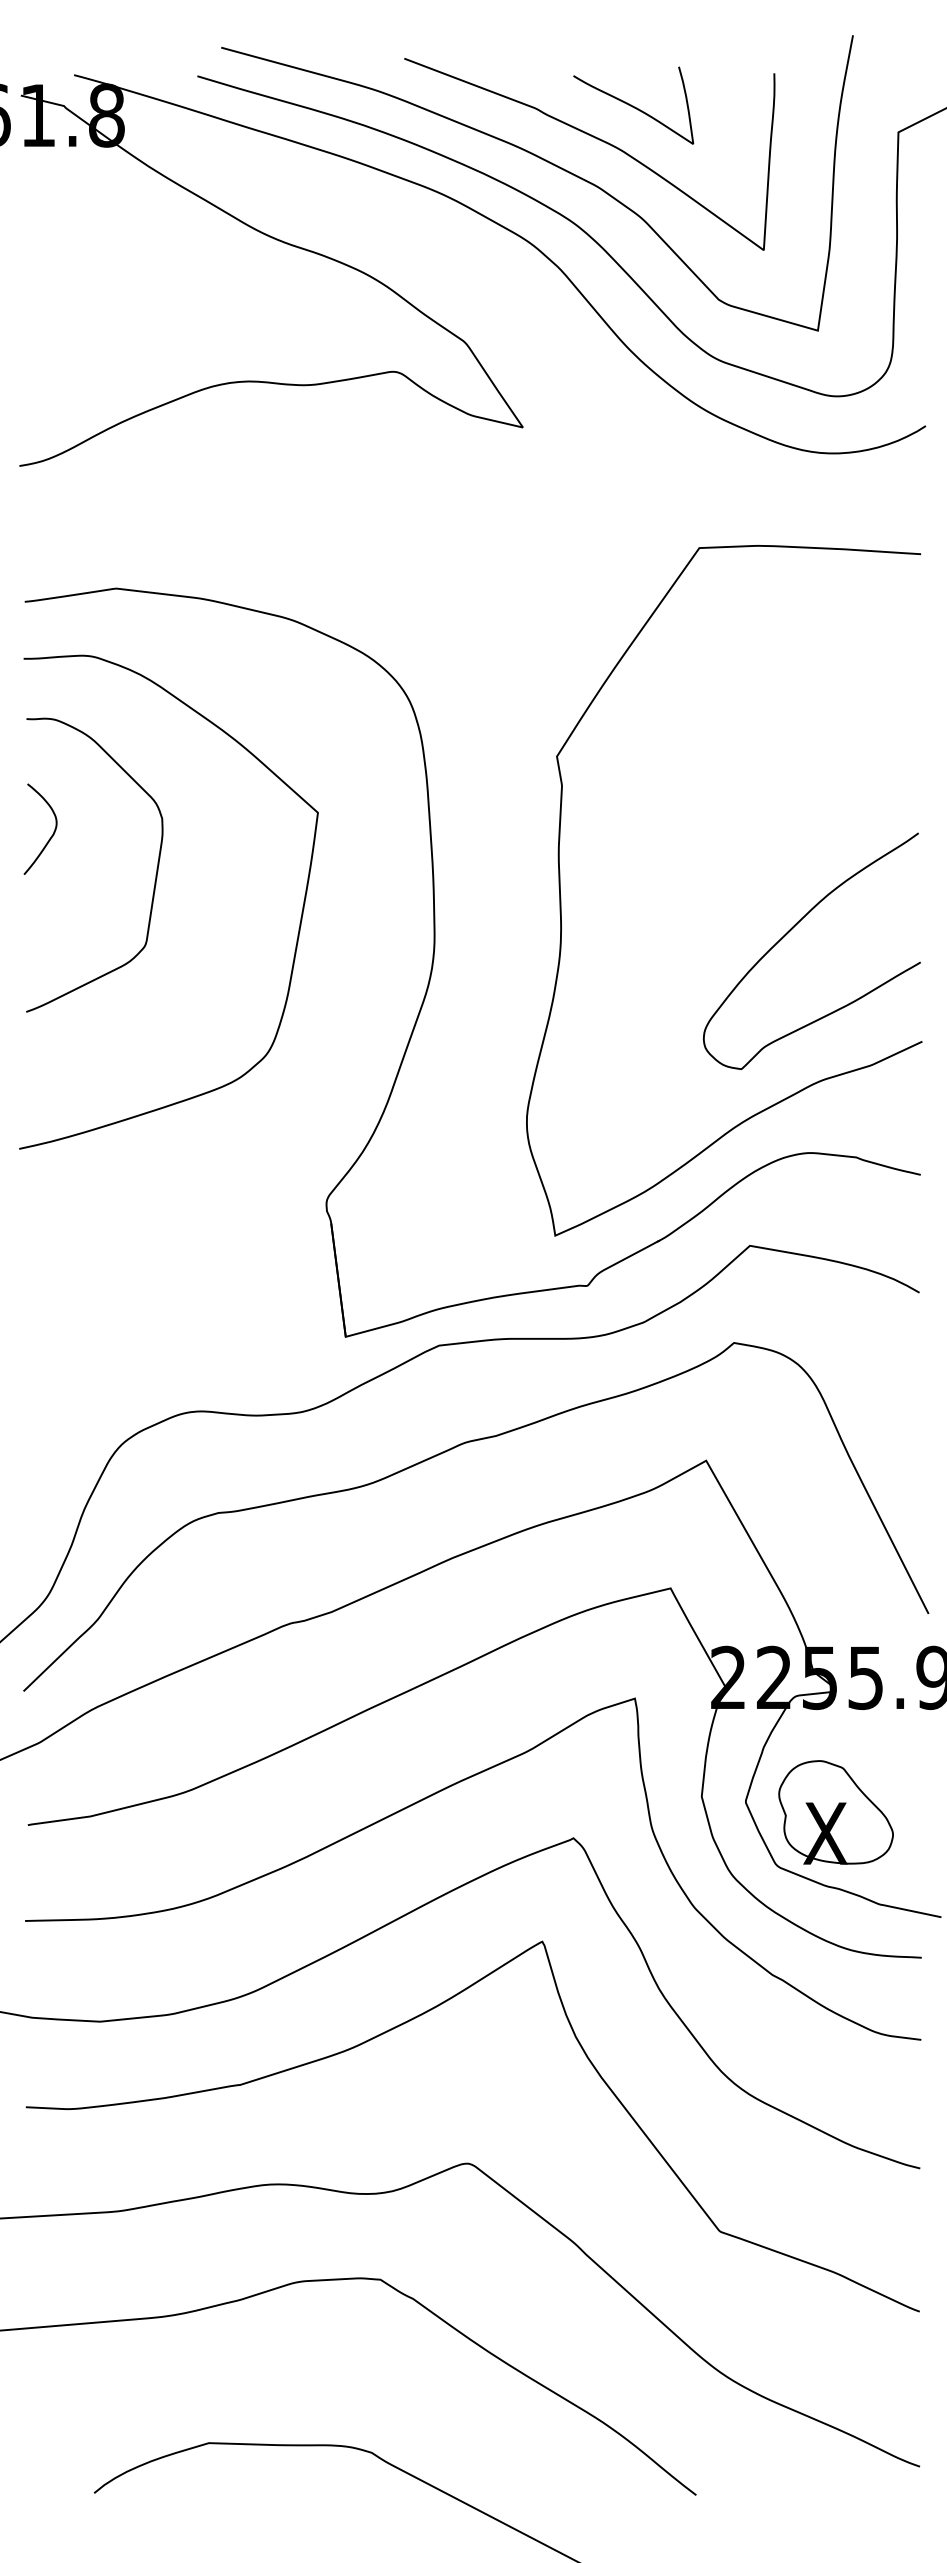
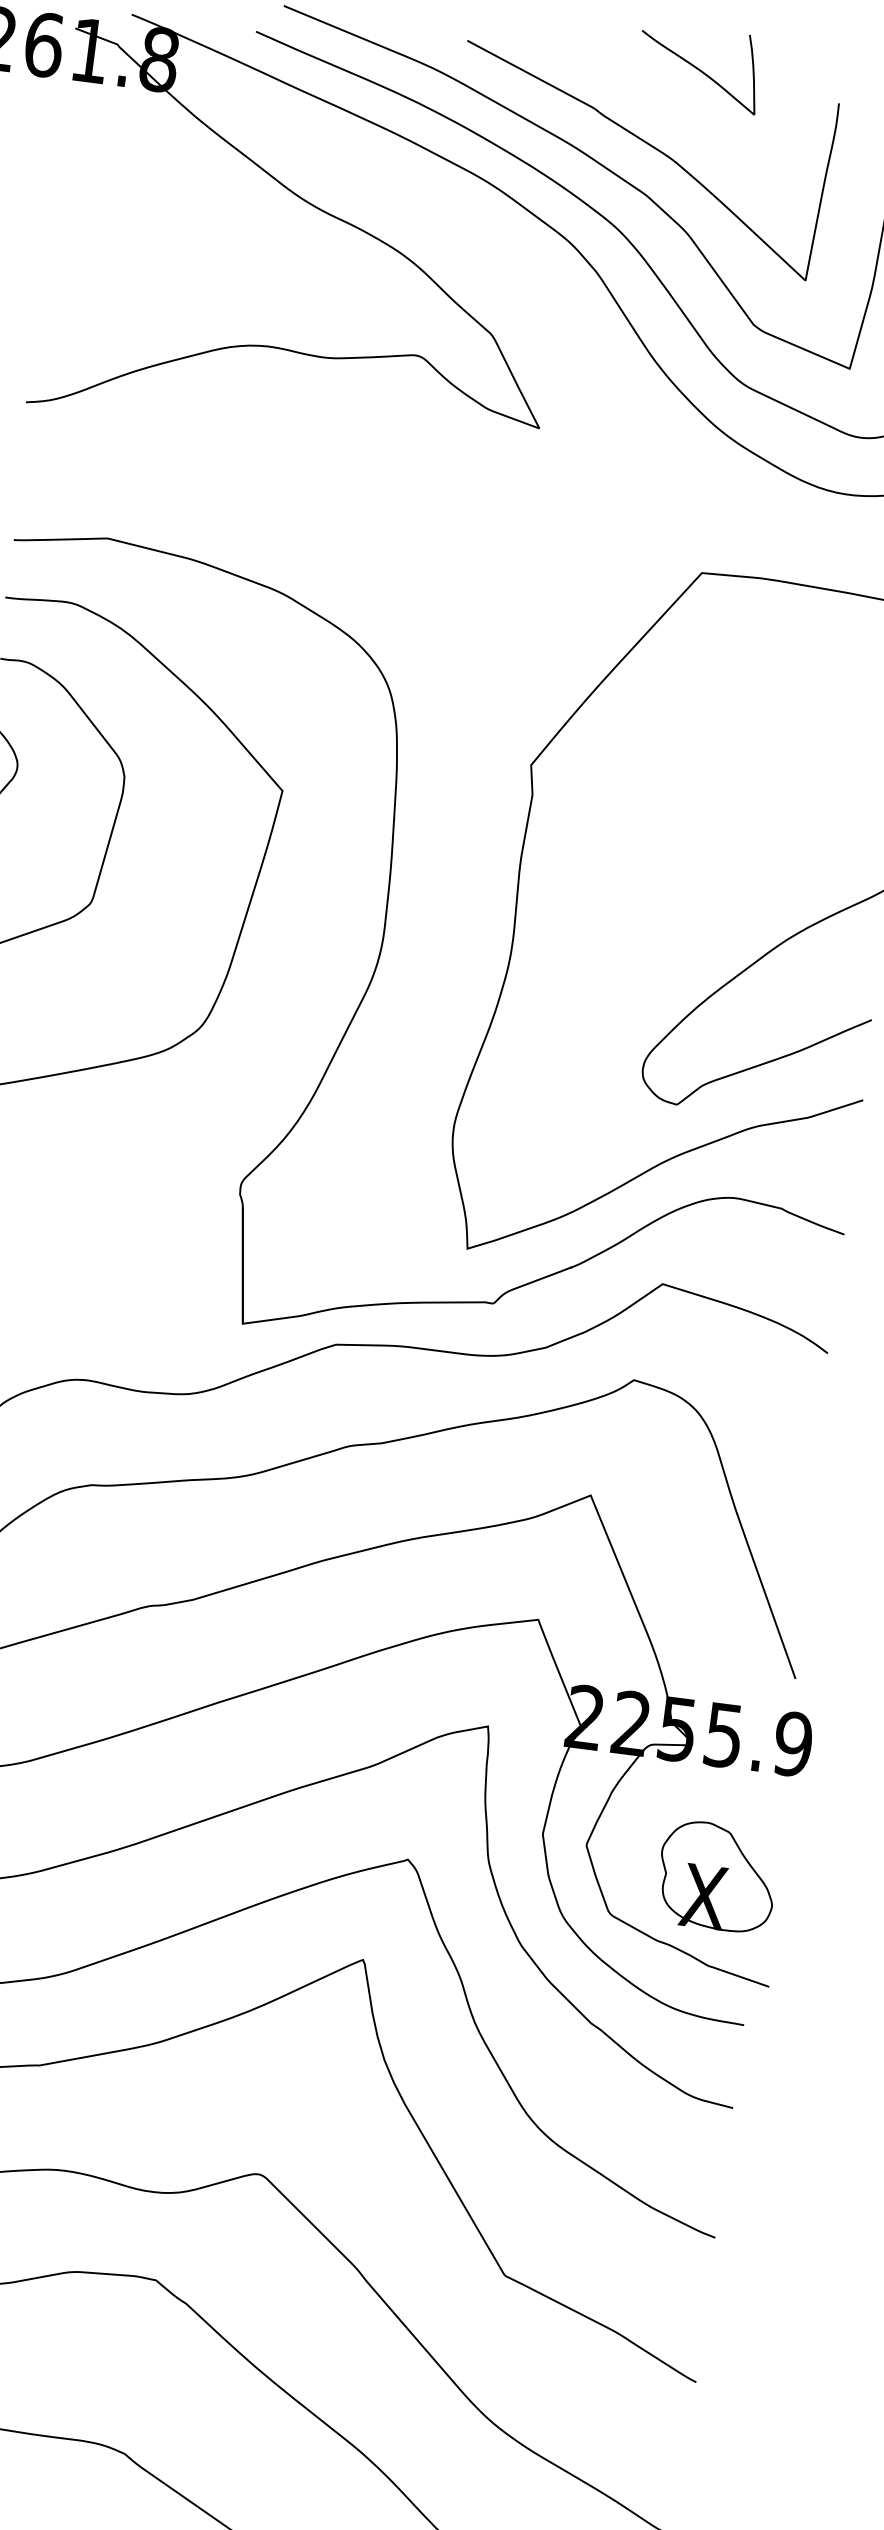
curve: (633, 105) -> (698, 68), moved
part: (835, 1812) -> (716, 1876), moved

